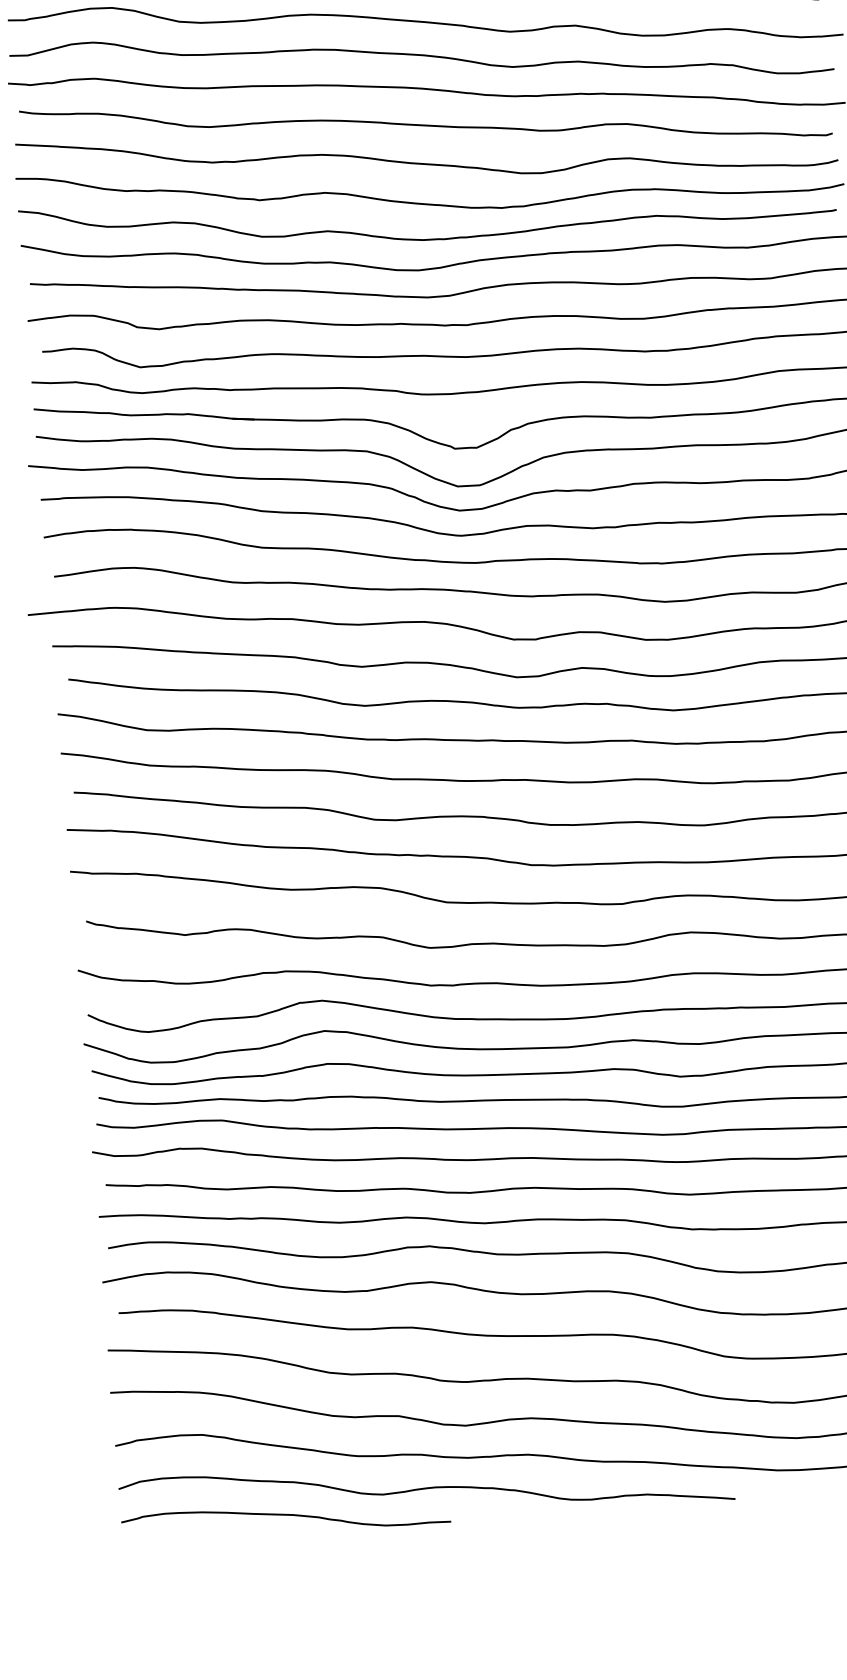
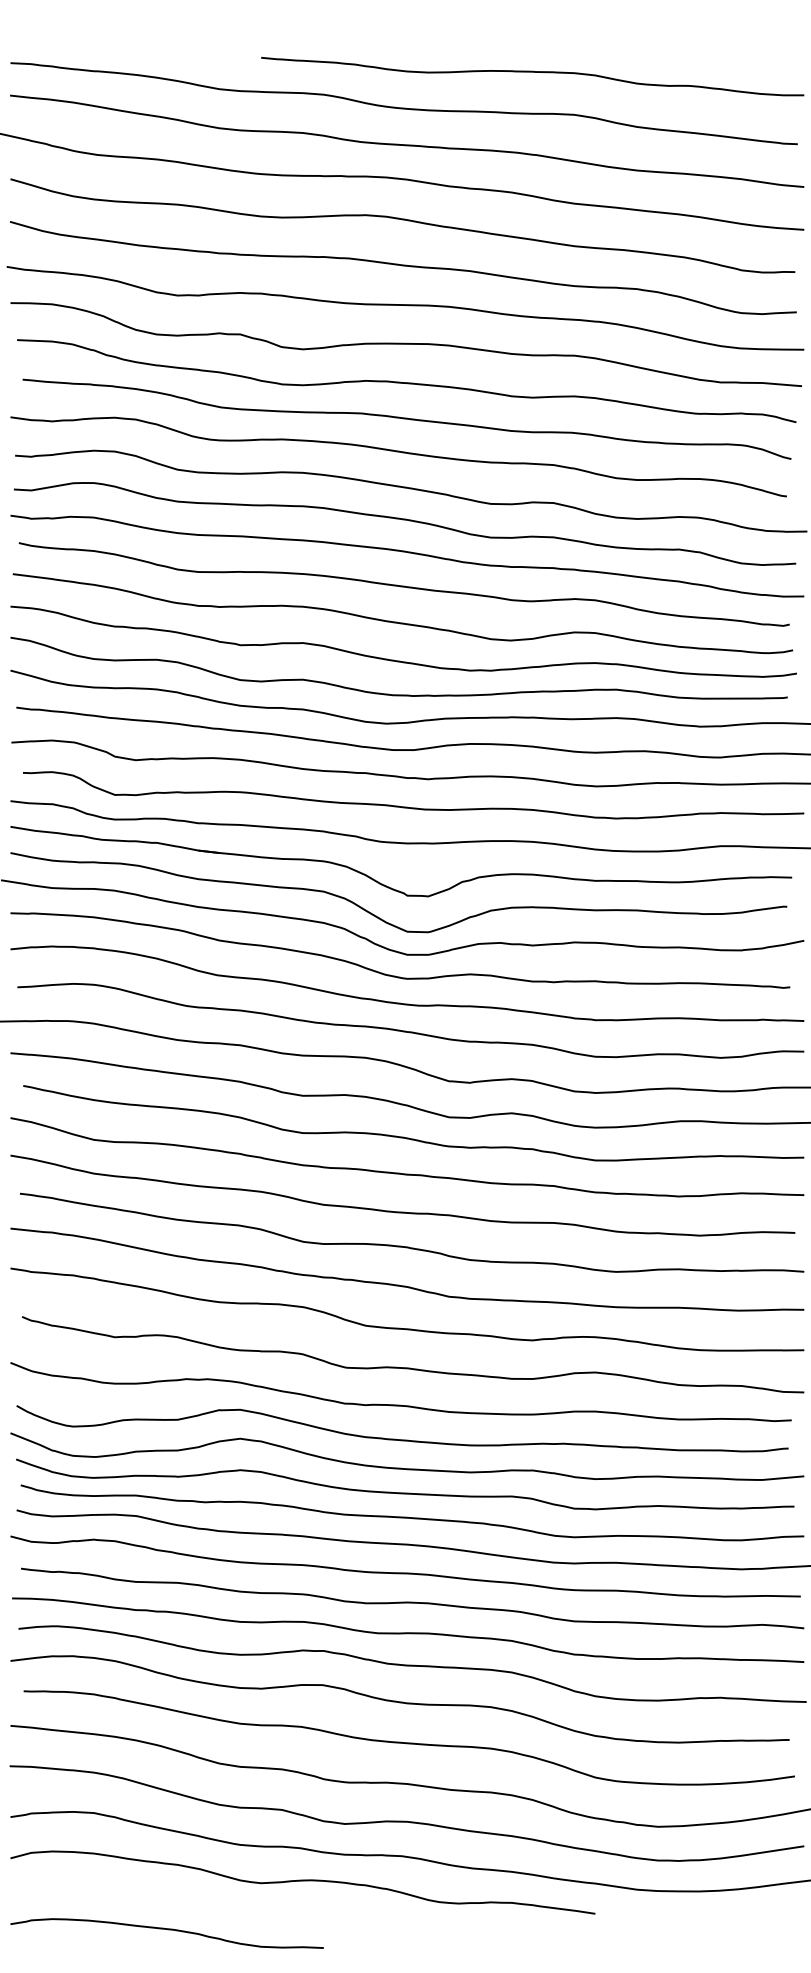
curve: (286, 1516) -> (167, 1930), moved

